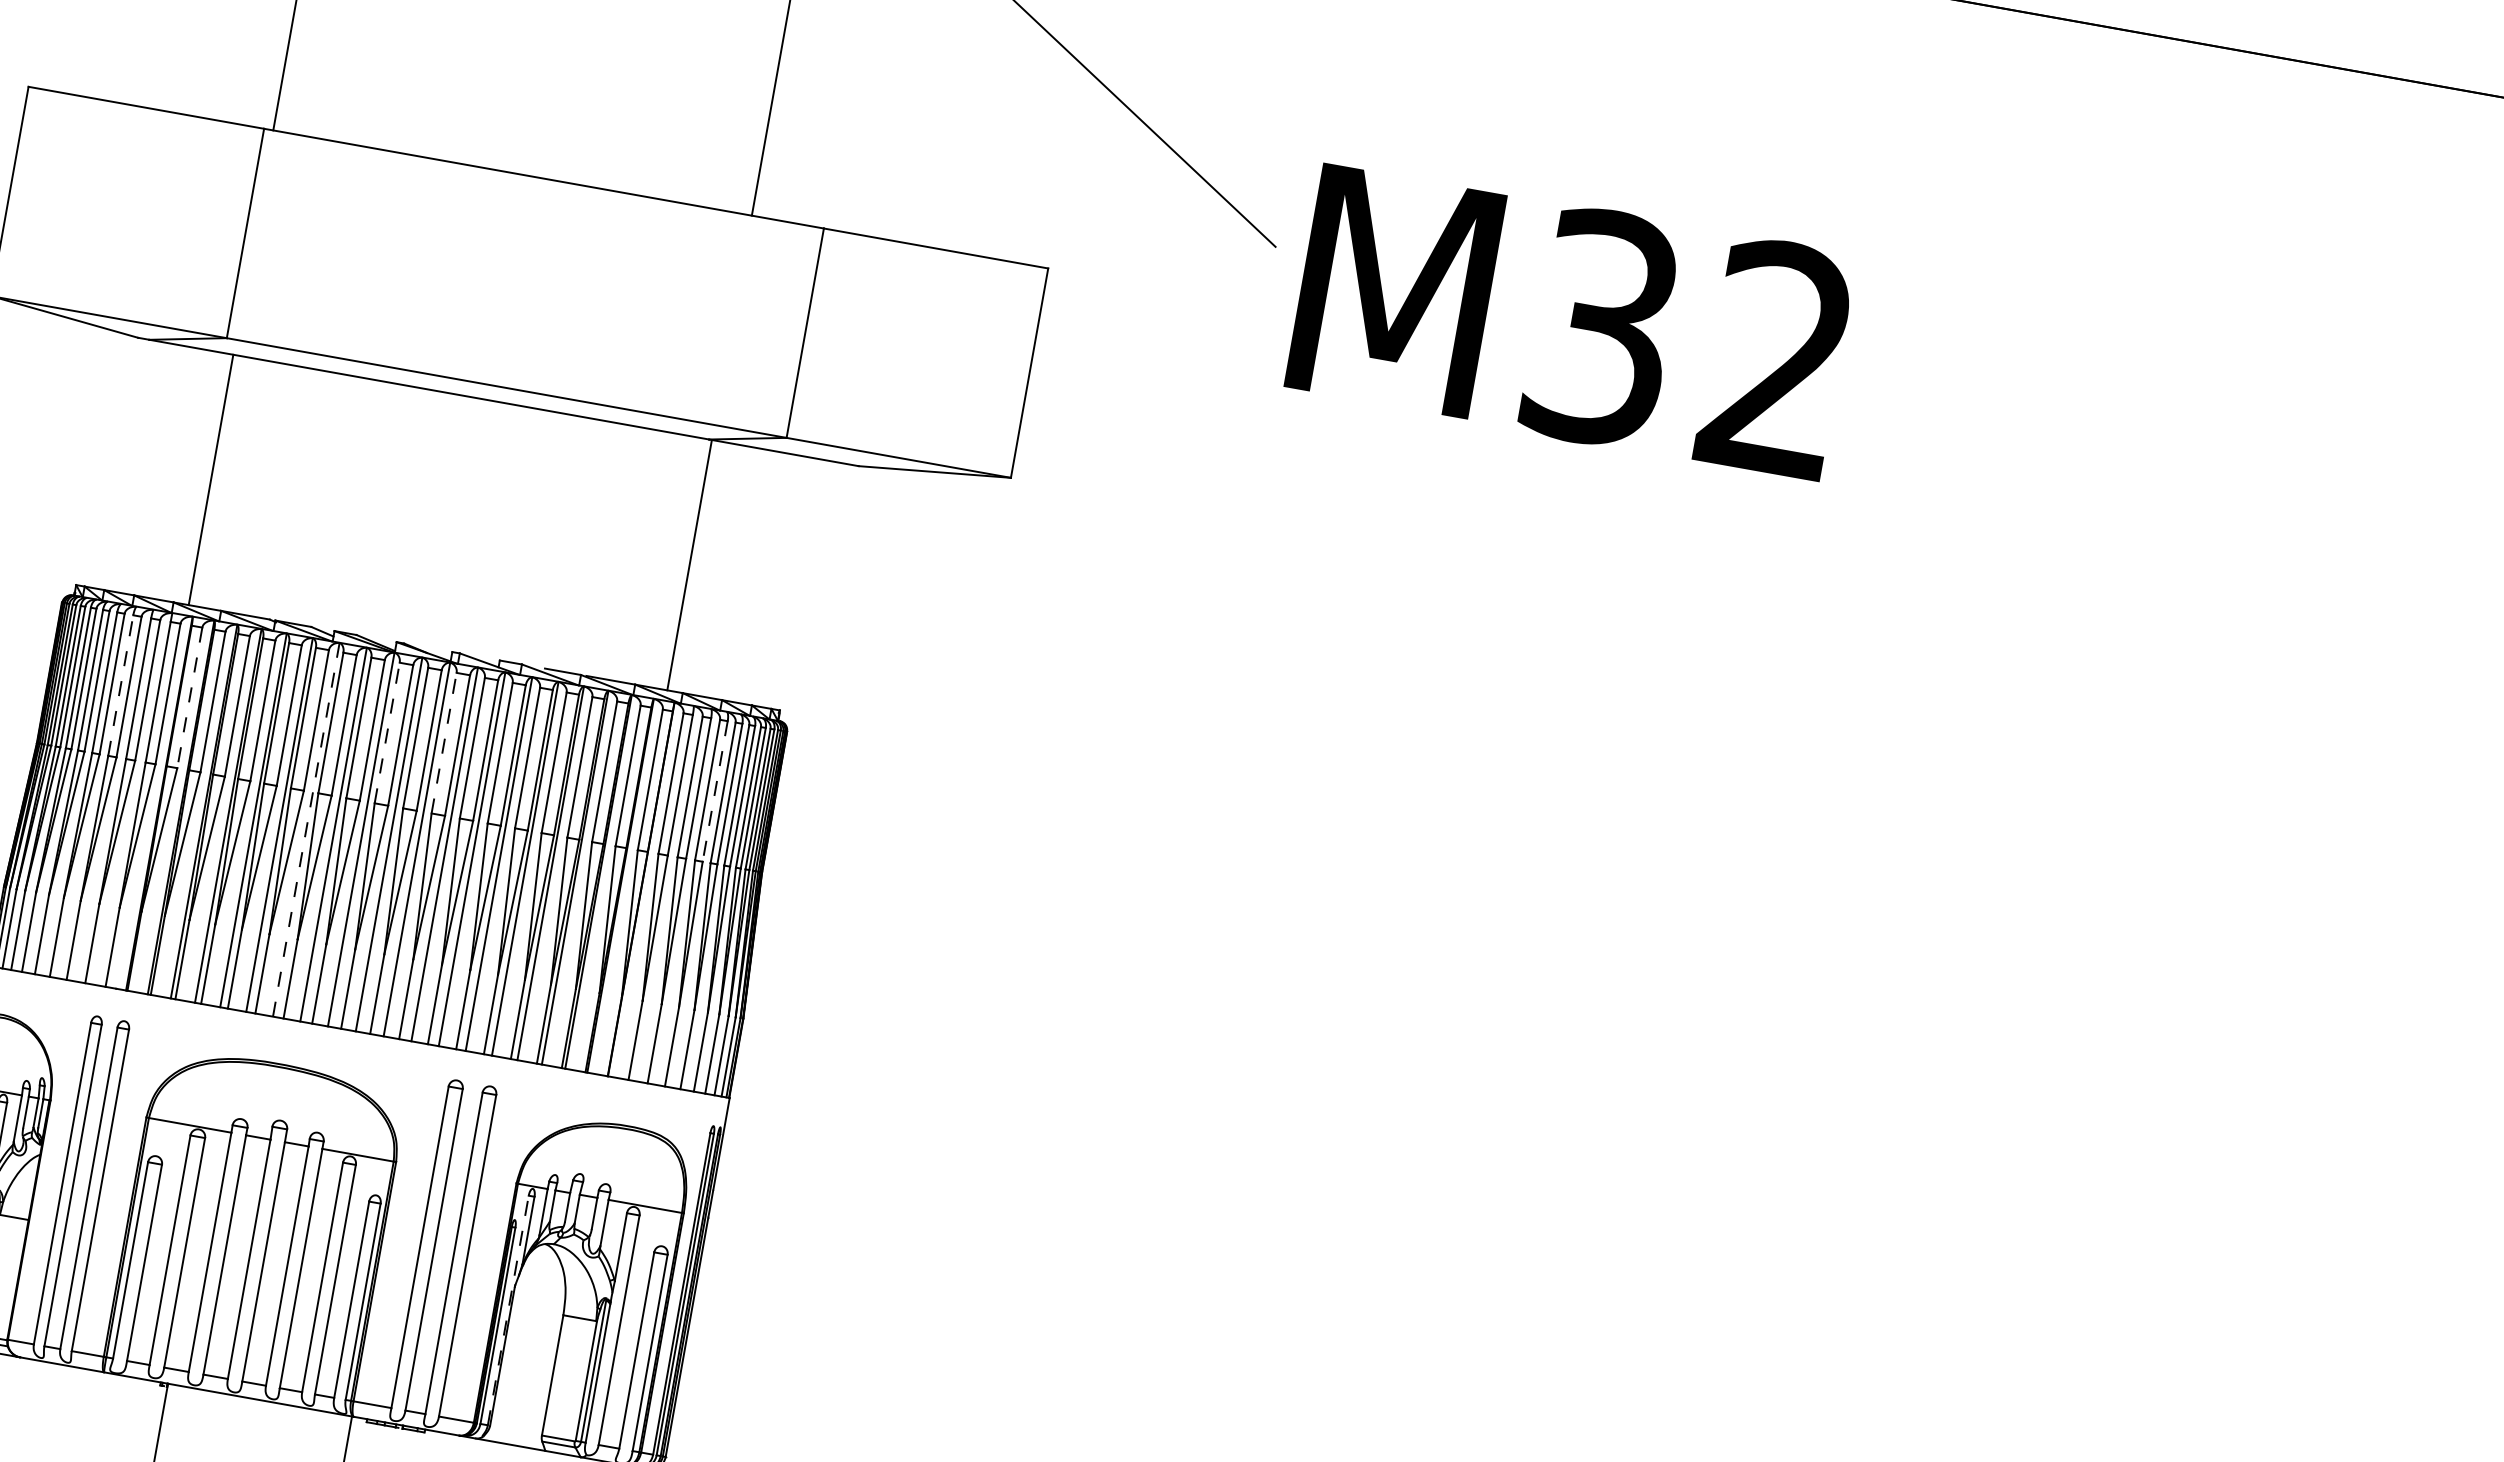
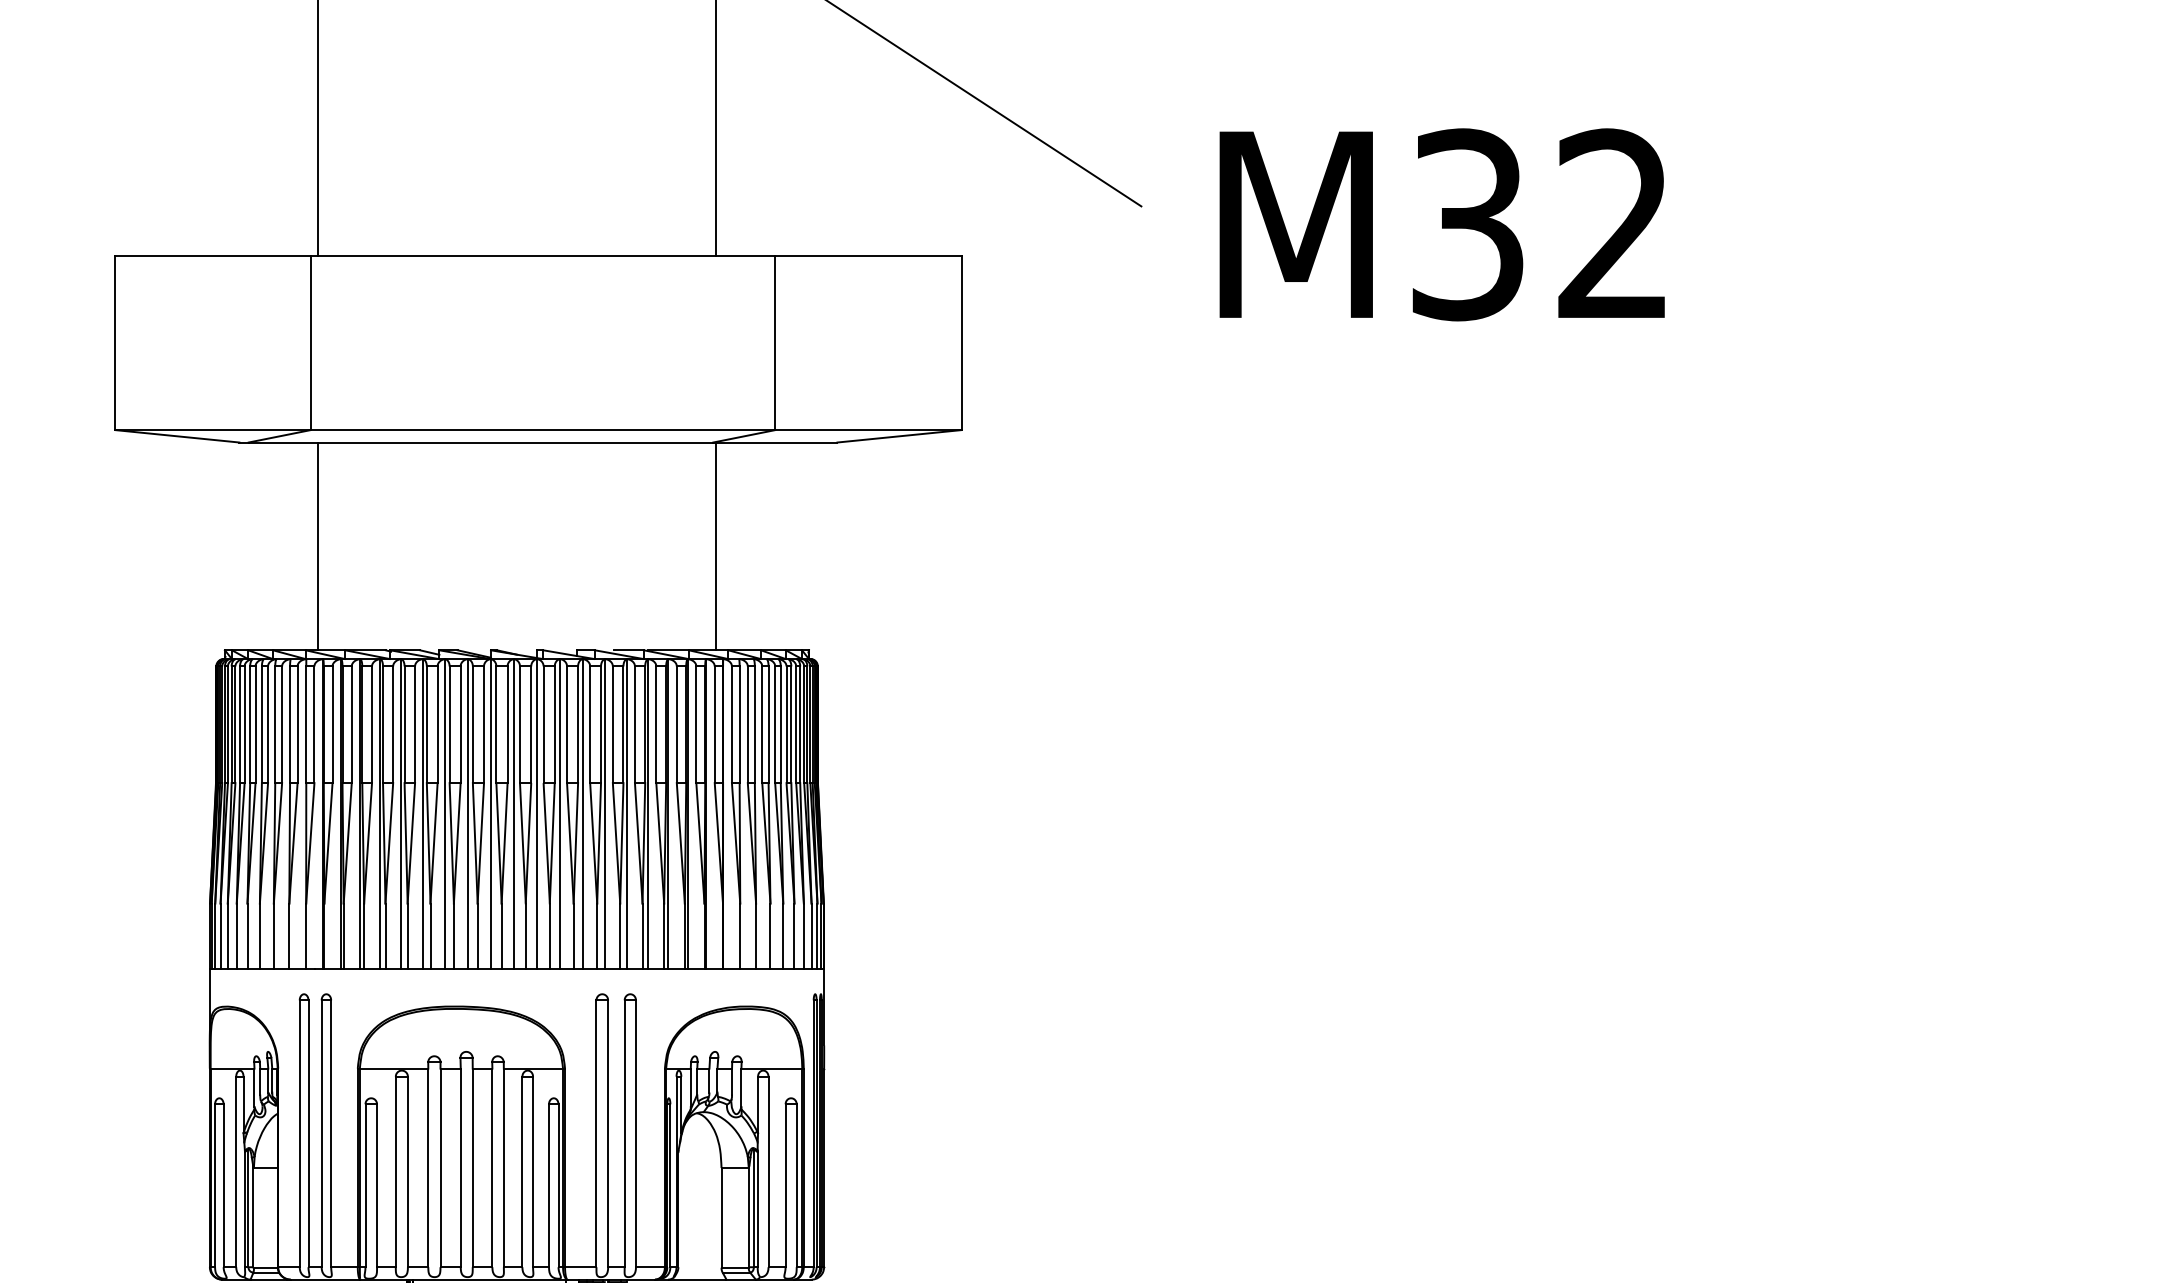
text: (1570, 321) -> (1441, 224), moved
line: (121, 685) -> (275, 724), dashed -> solid
line: (189, 698) -> (332, 725), dashed -> solid
line: (387, 732) -> (496, 724), dashed -> solid
line: (444, 742) -> (543, 724), dashed -> solid
line: (714, 792) -> (768, 725), dashed -> solid
line: (306, 829) -> (445, 813), dashed -> solid
line: (508, 1309) -> (676, 1171), dashed -> solid

